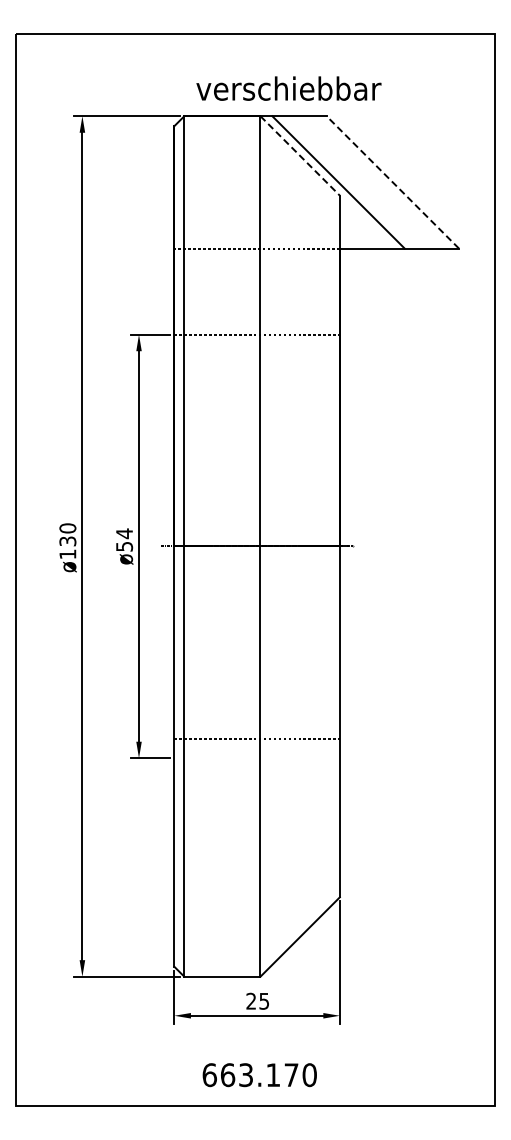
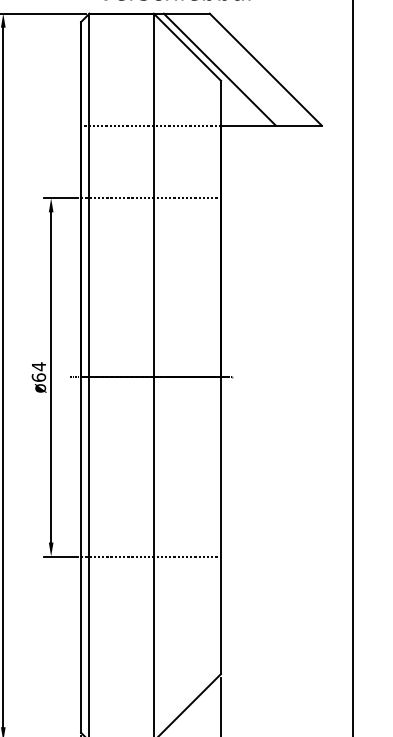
line: (300, 156) -> (187, 47), dashed -> solid
line: (392, 182) -> (265, 69), dashed -> solid
text: (124, 546) -> (38, 377), ø54 -> ø64
line: (256, 739) -> (150, 556), moved

